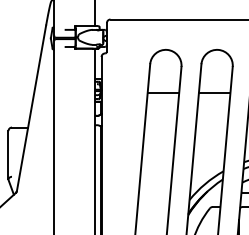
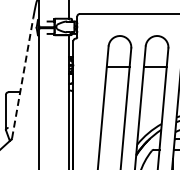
line: (31, 108) -> (22, 78), solid -> dashed

